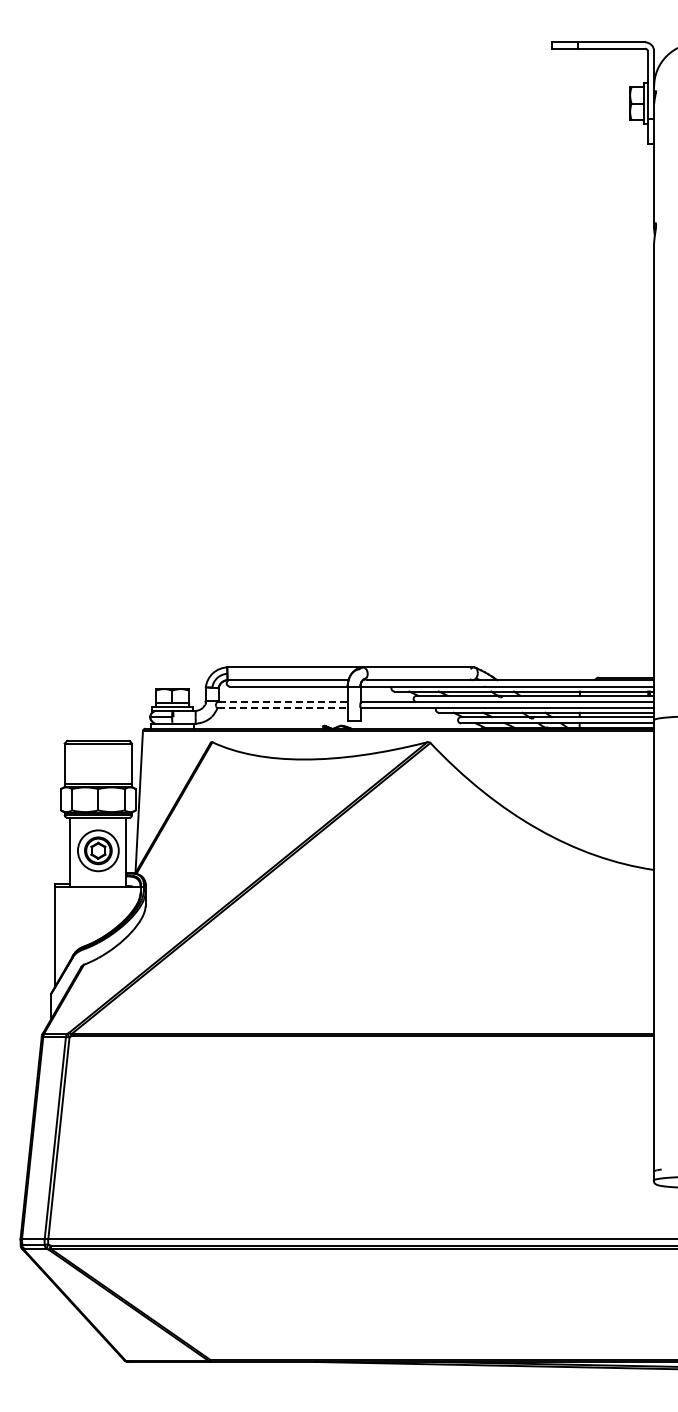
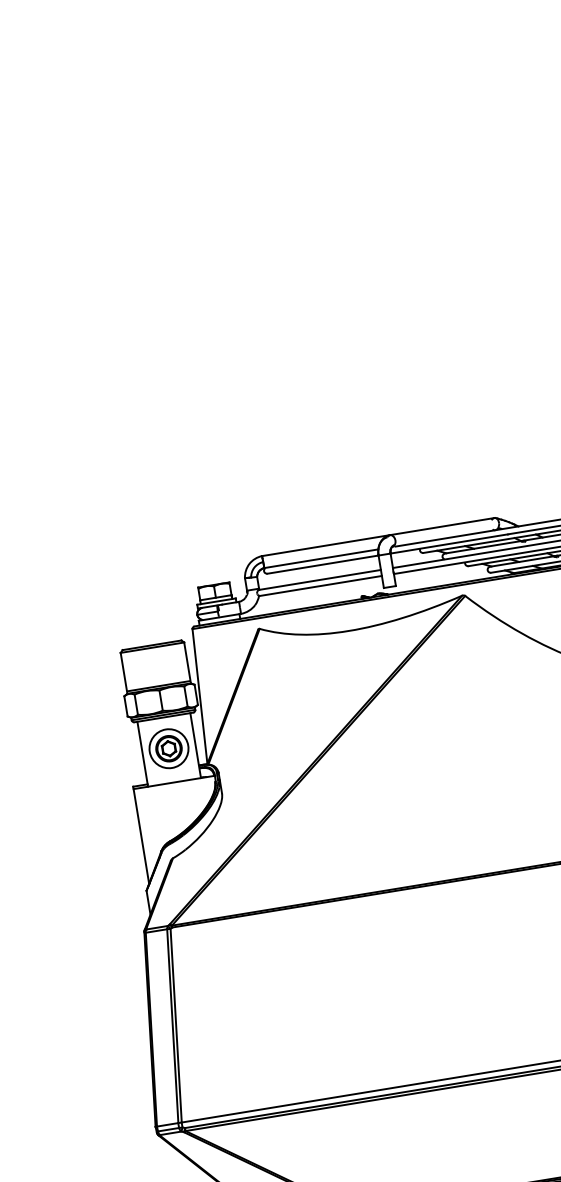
line: (283, 701) -> (320, 579), dashed -> solid
line: (283, 708) -> (321, 586), dashed -> solid

